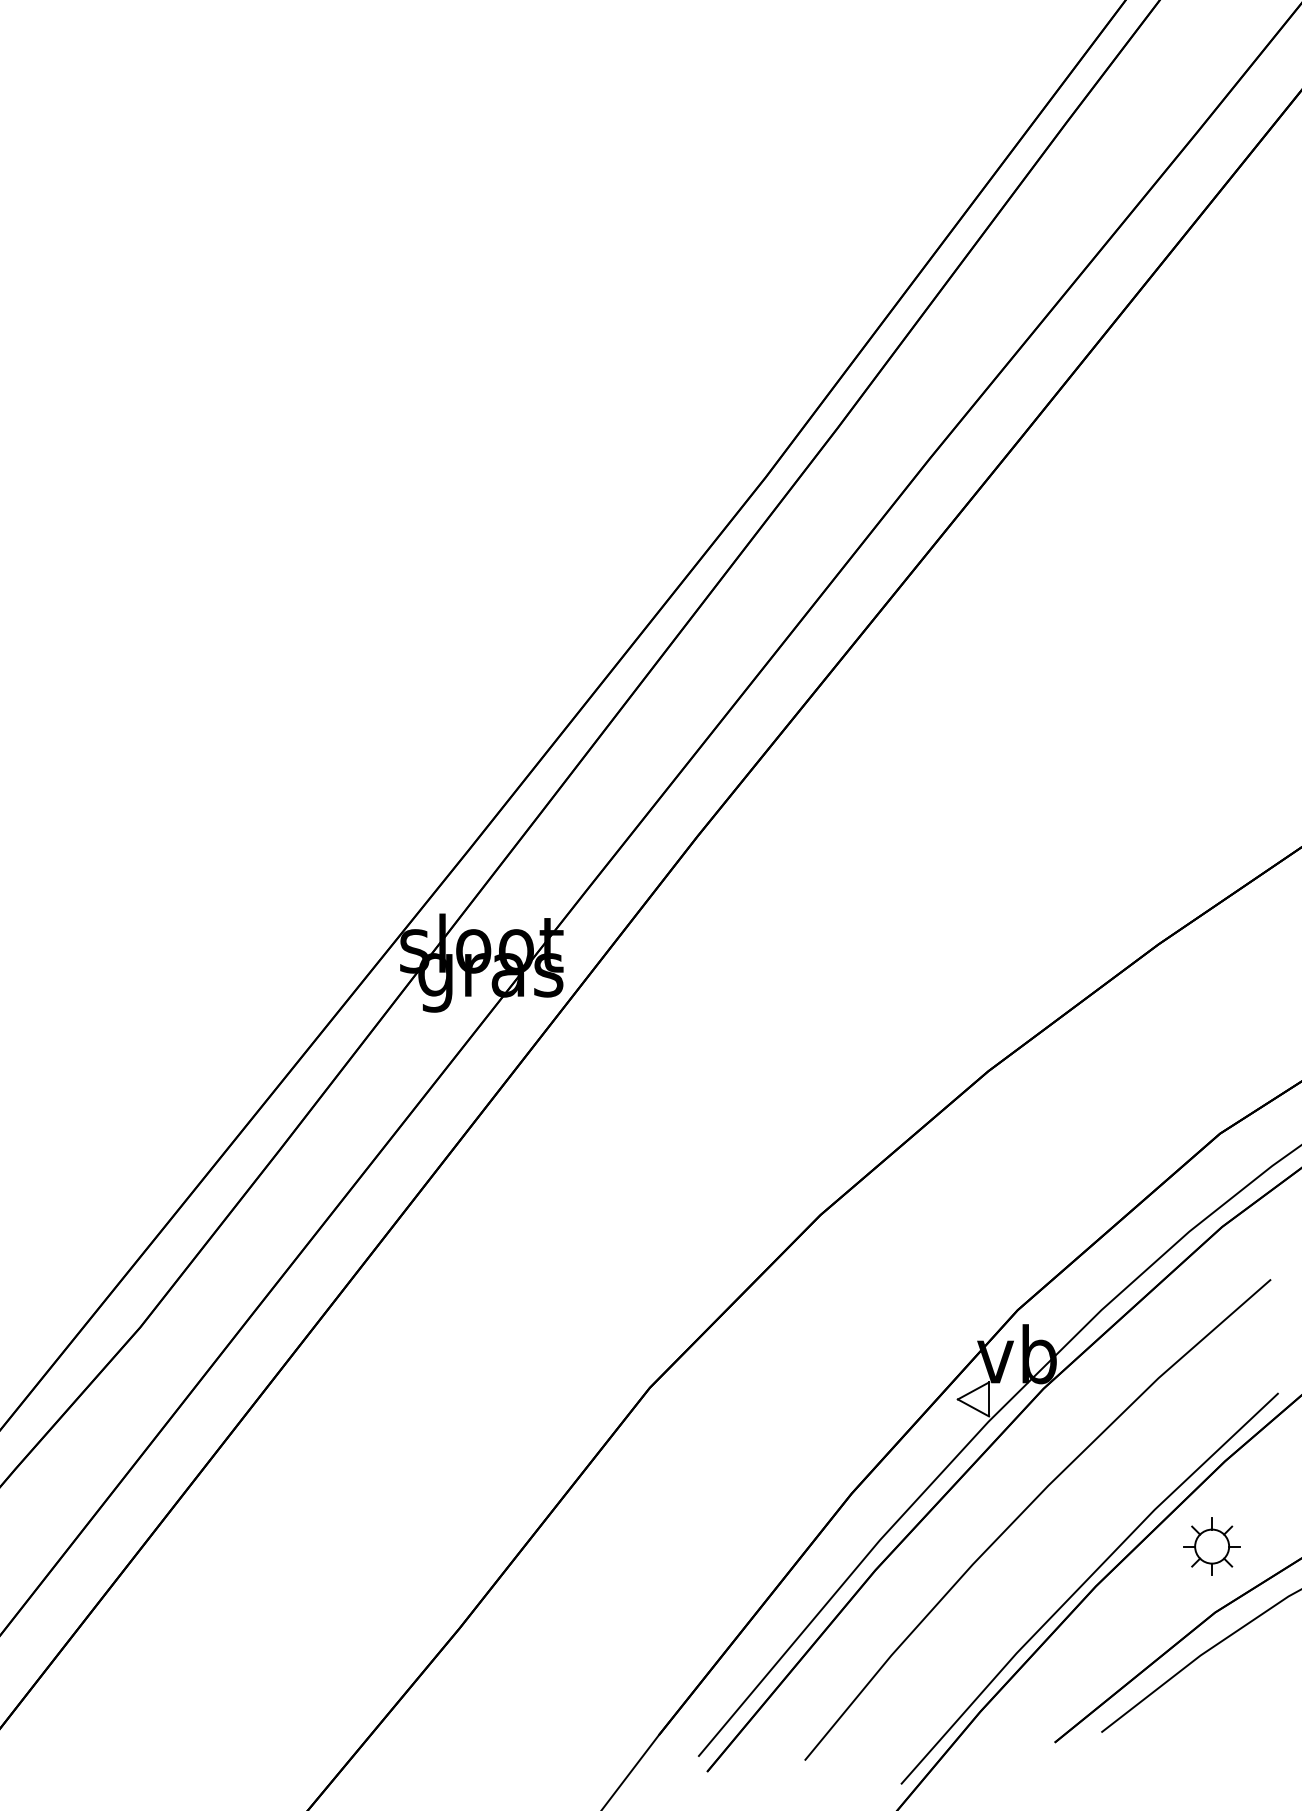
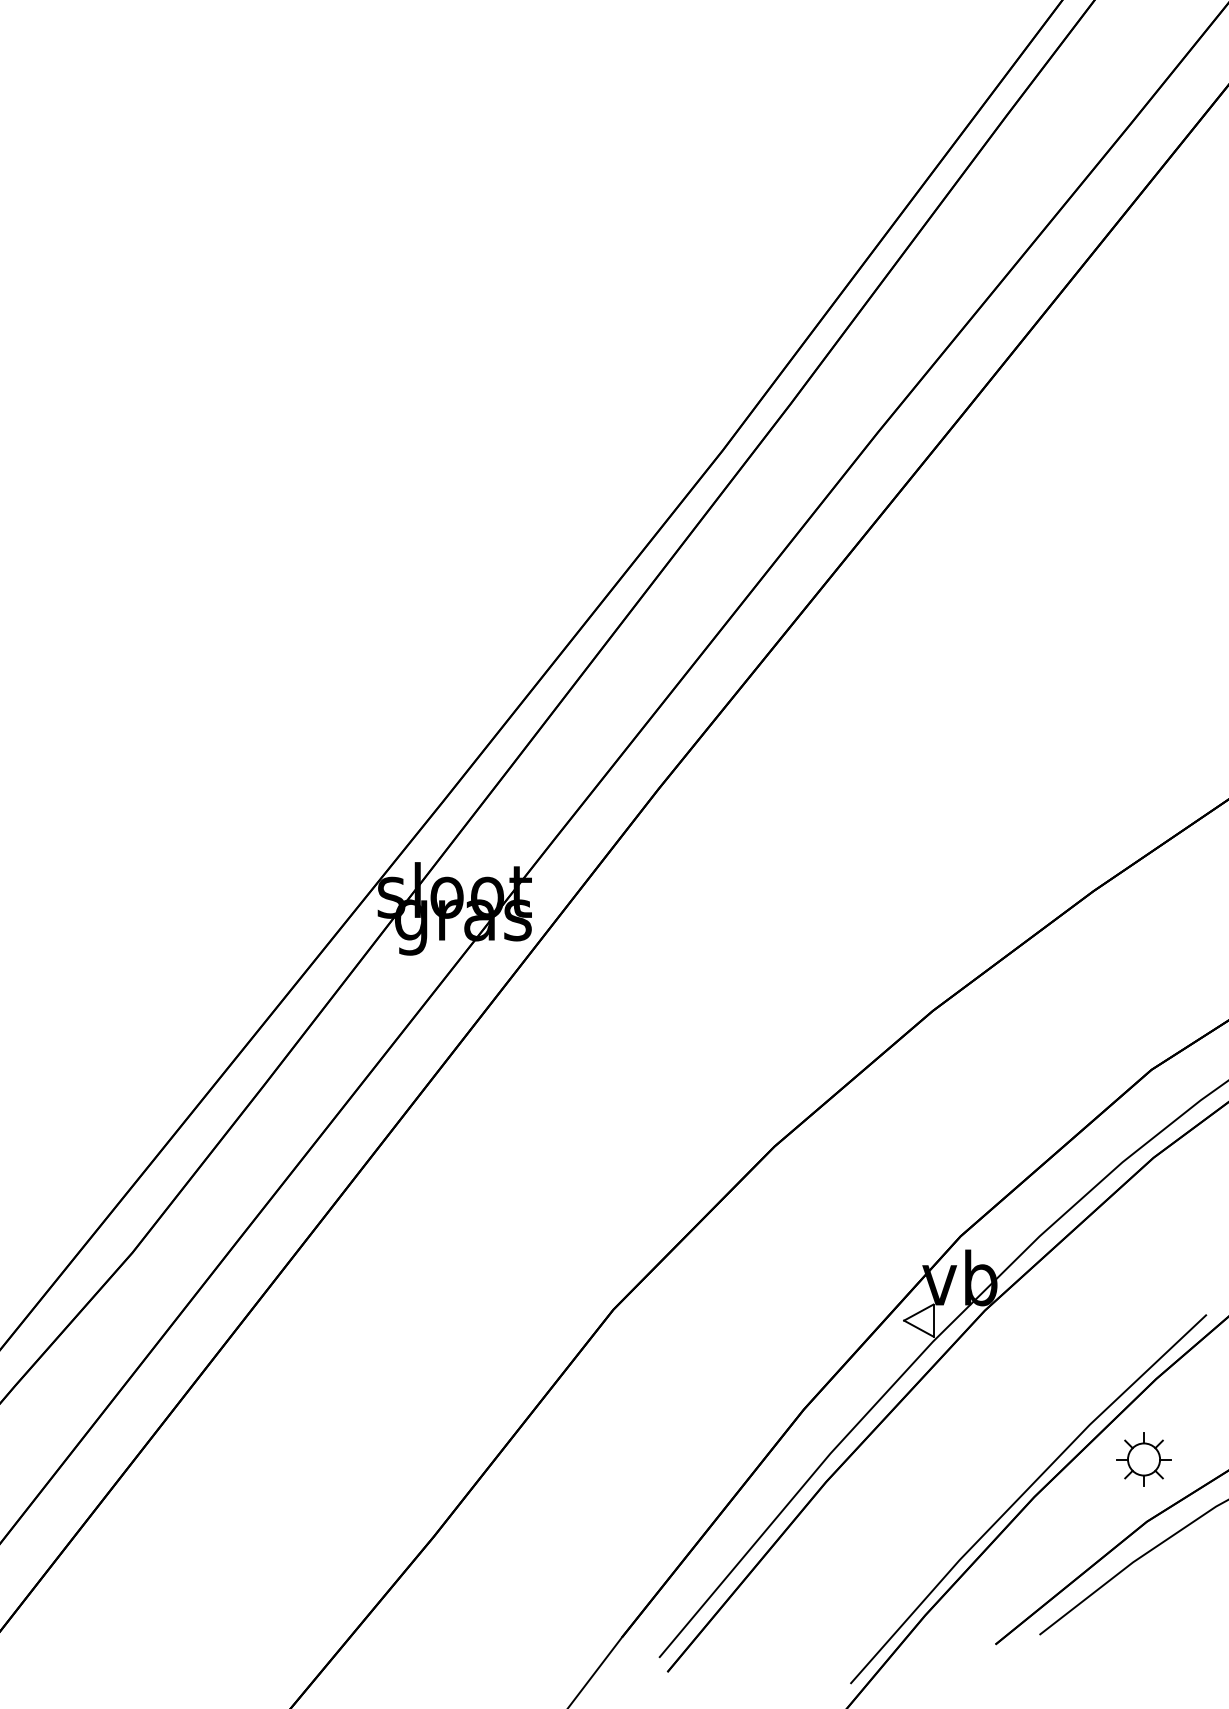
curve: (1024, 1512) -> (966, 1427), removed

